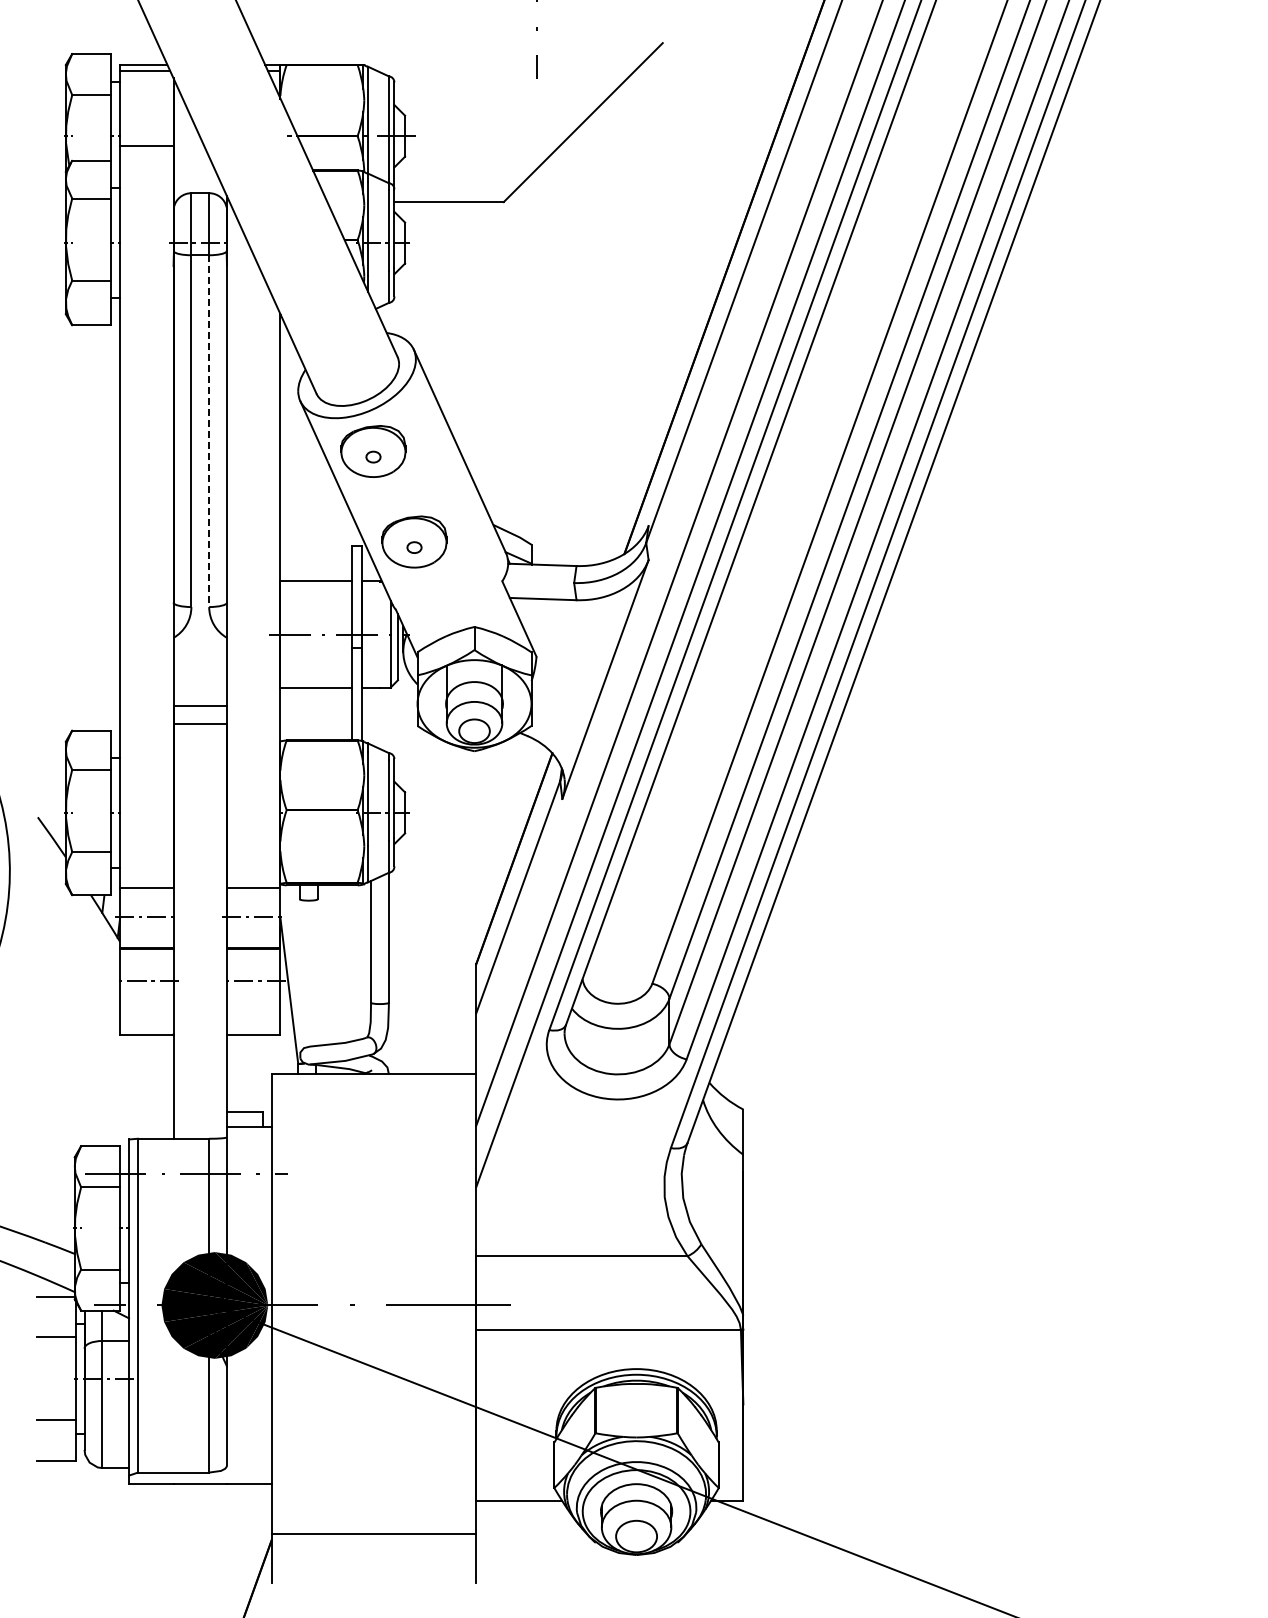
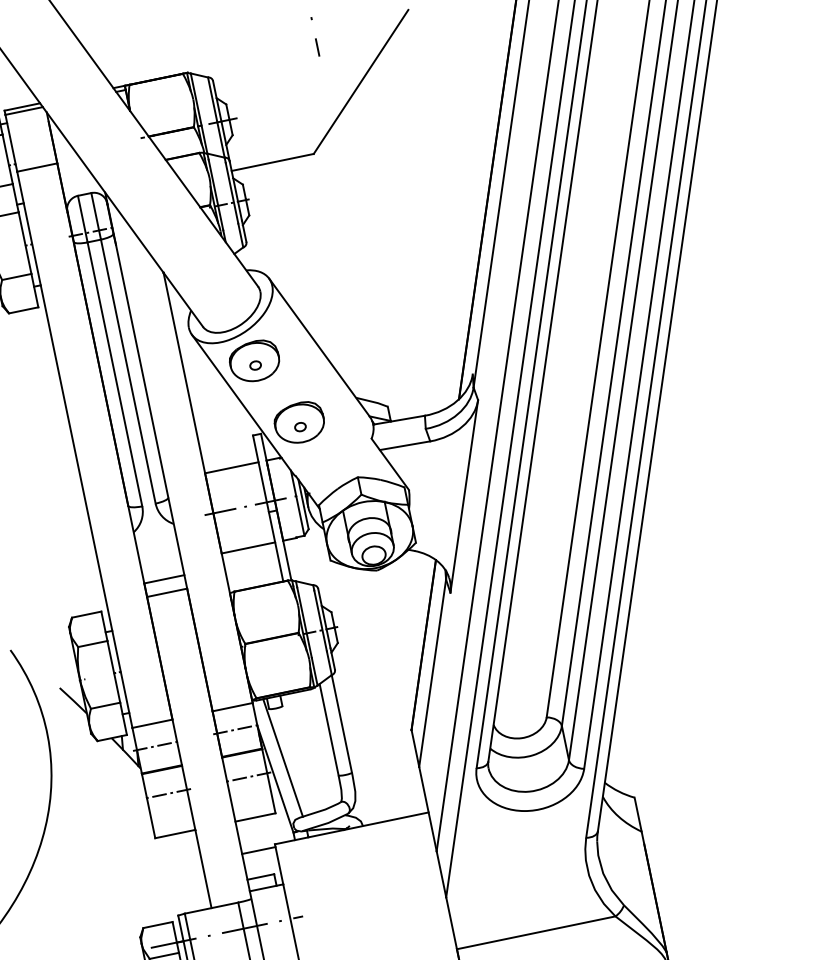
line: (209, 431) -> (128, 371), dashed -> solid
line: (304, 965) -> (282, 757), added
line: (249, 1077) -> (258, 850), added

